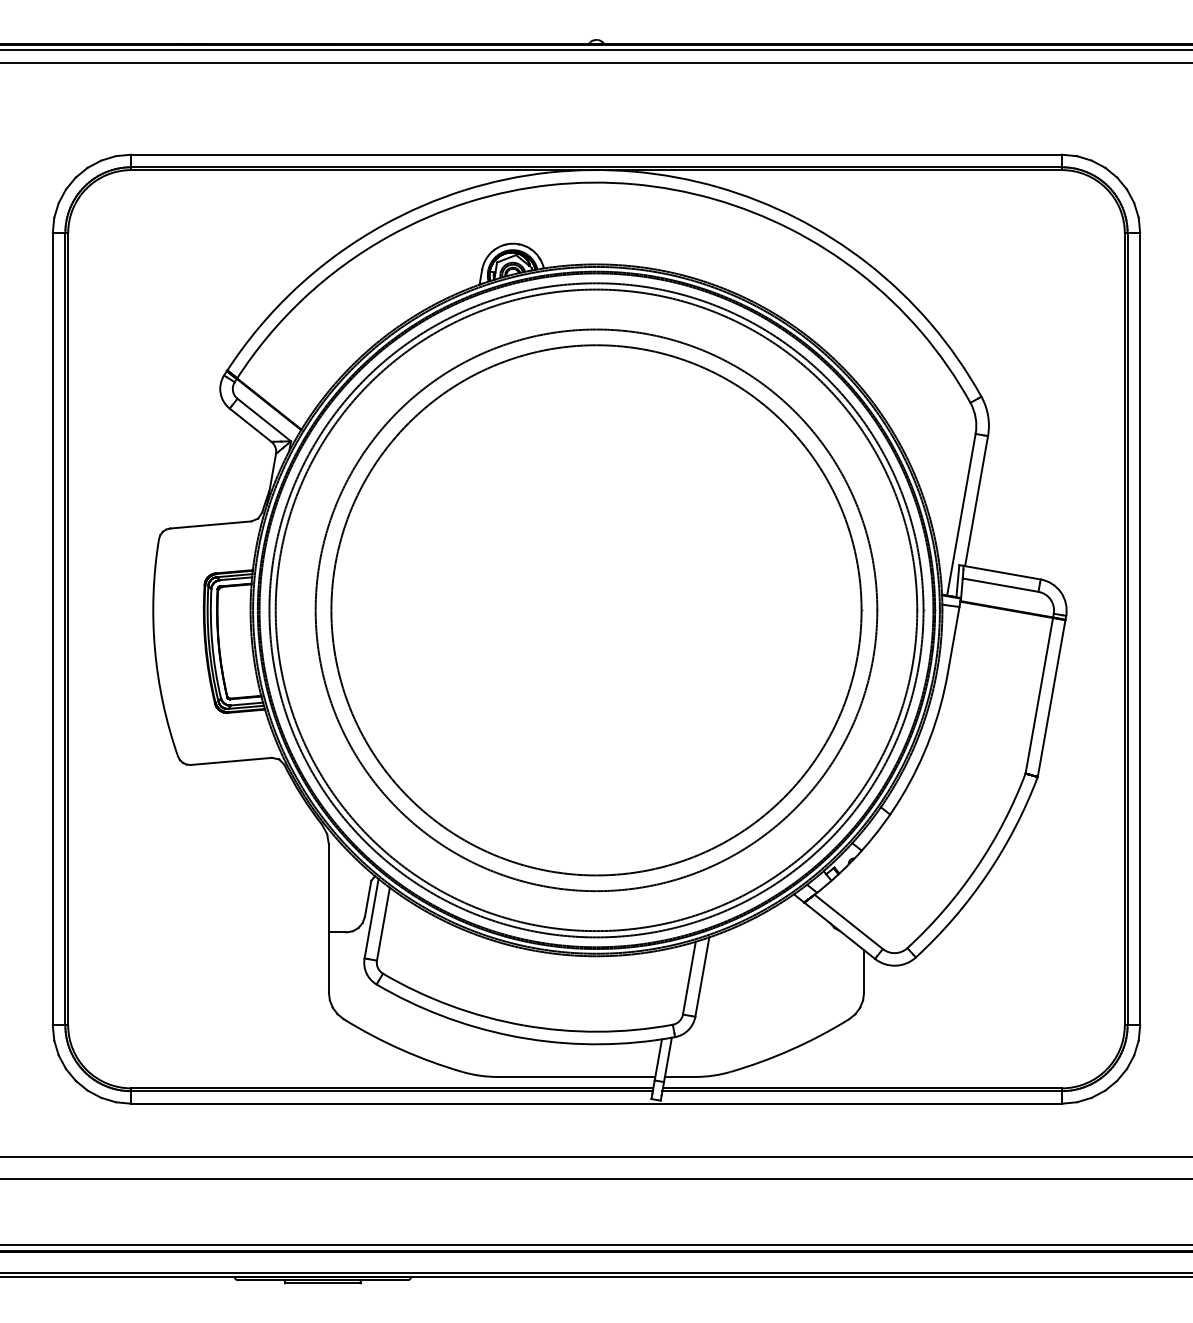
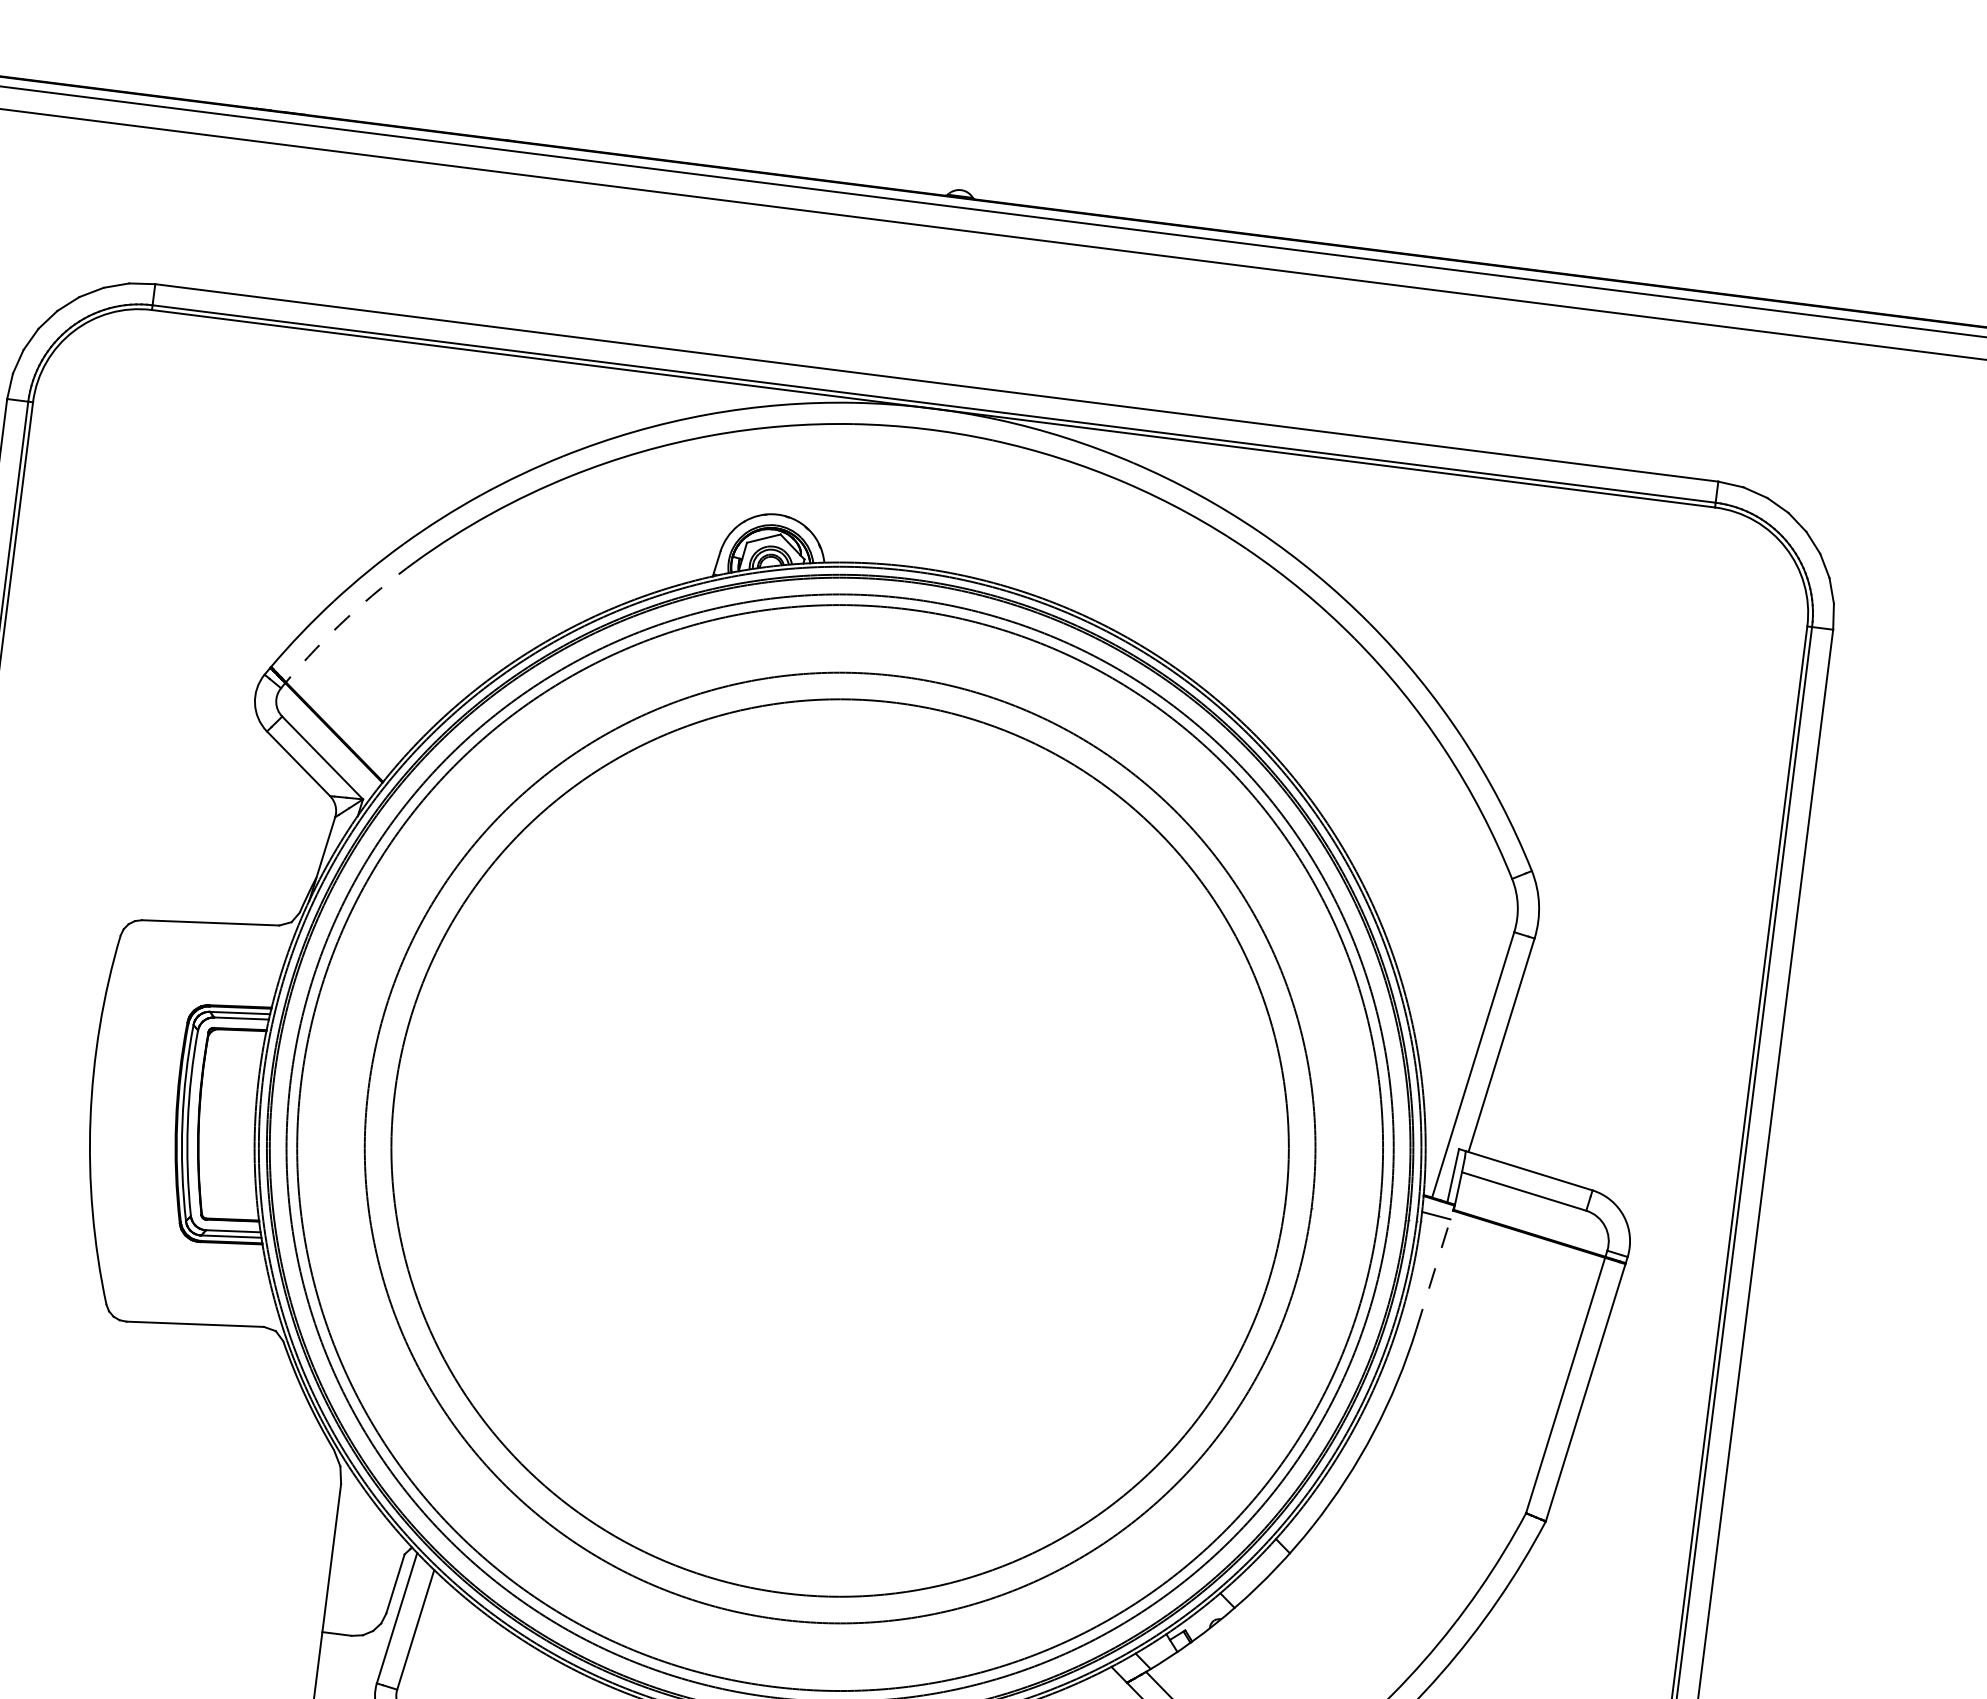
arc: (268, 336) -> (347, 618), solid -> dashed
line: (954, 637) -> (1435, 1269), solid -> dashed

